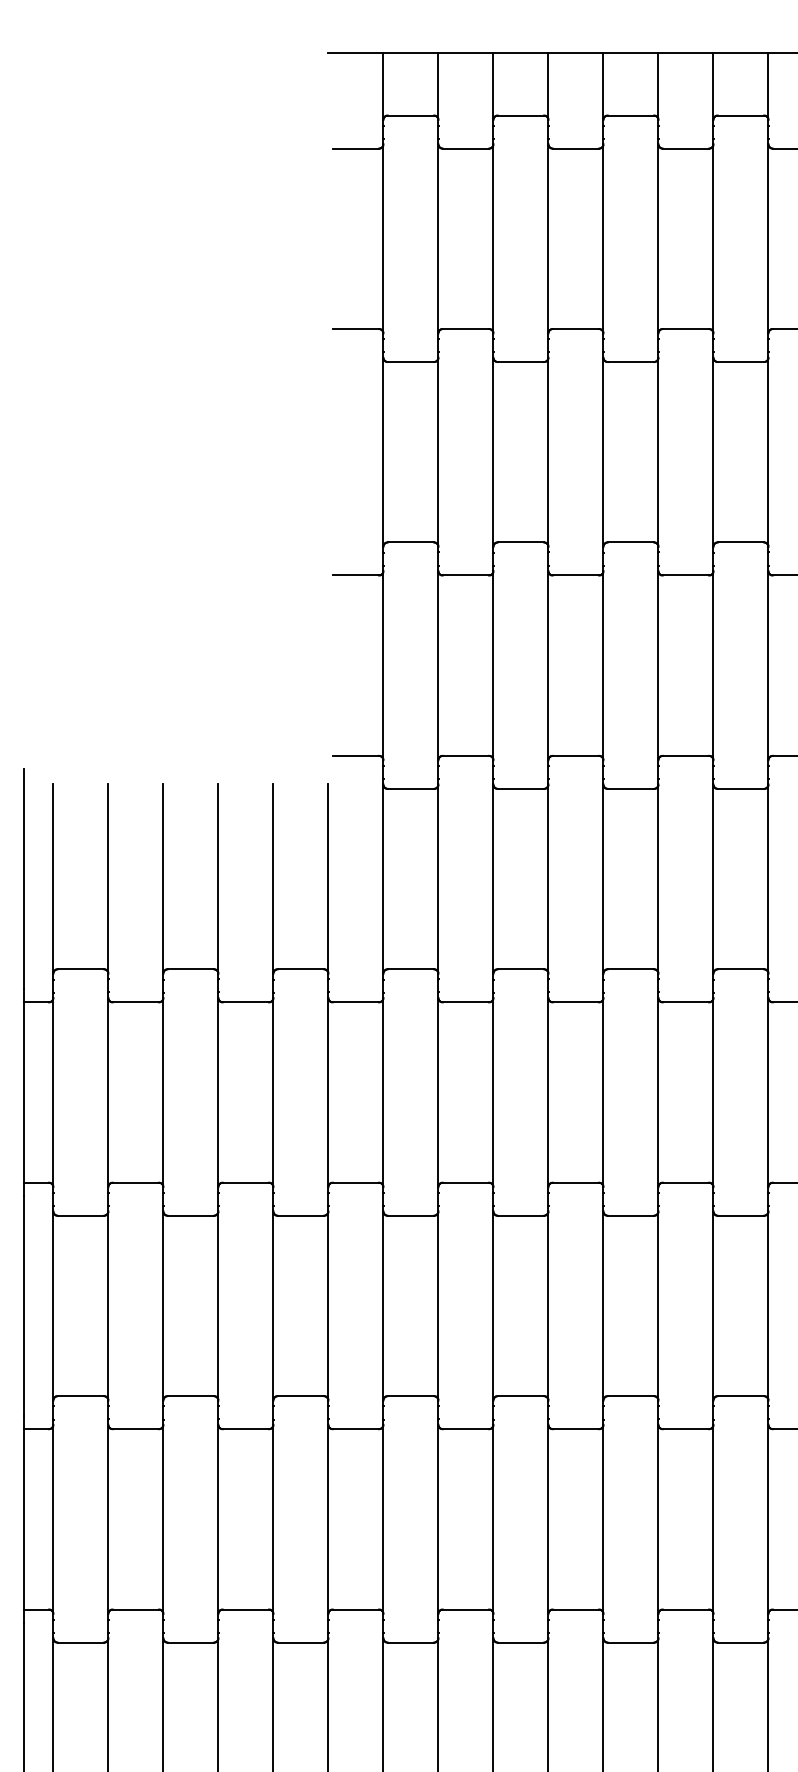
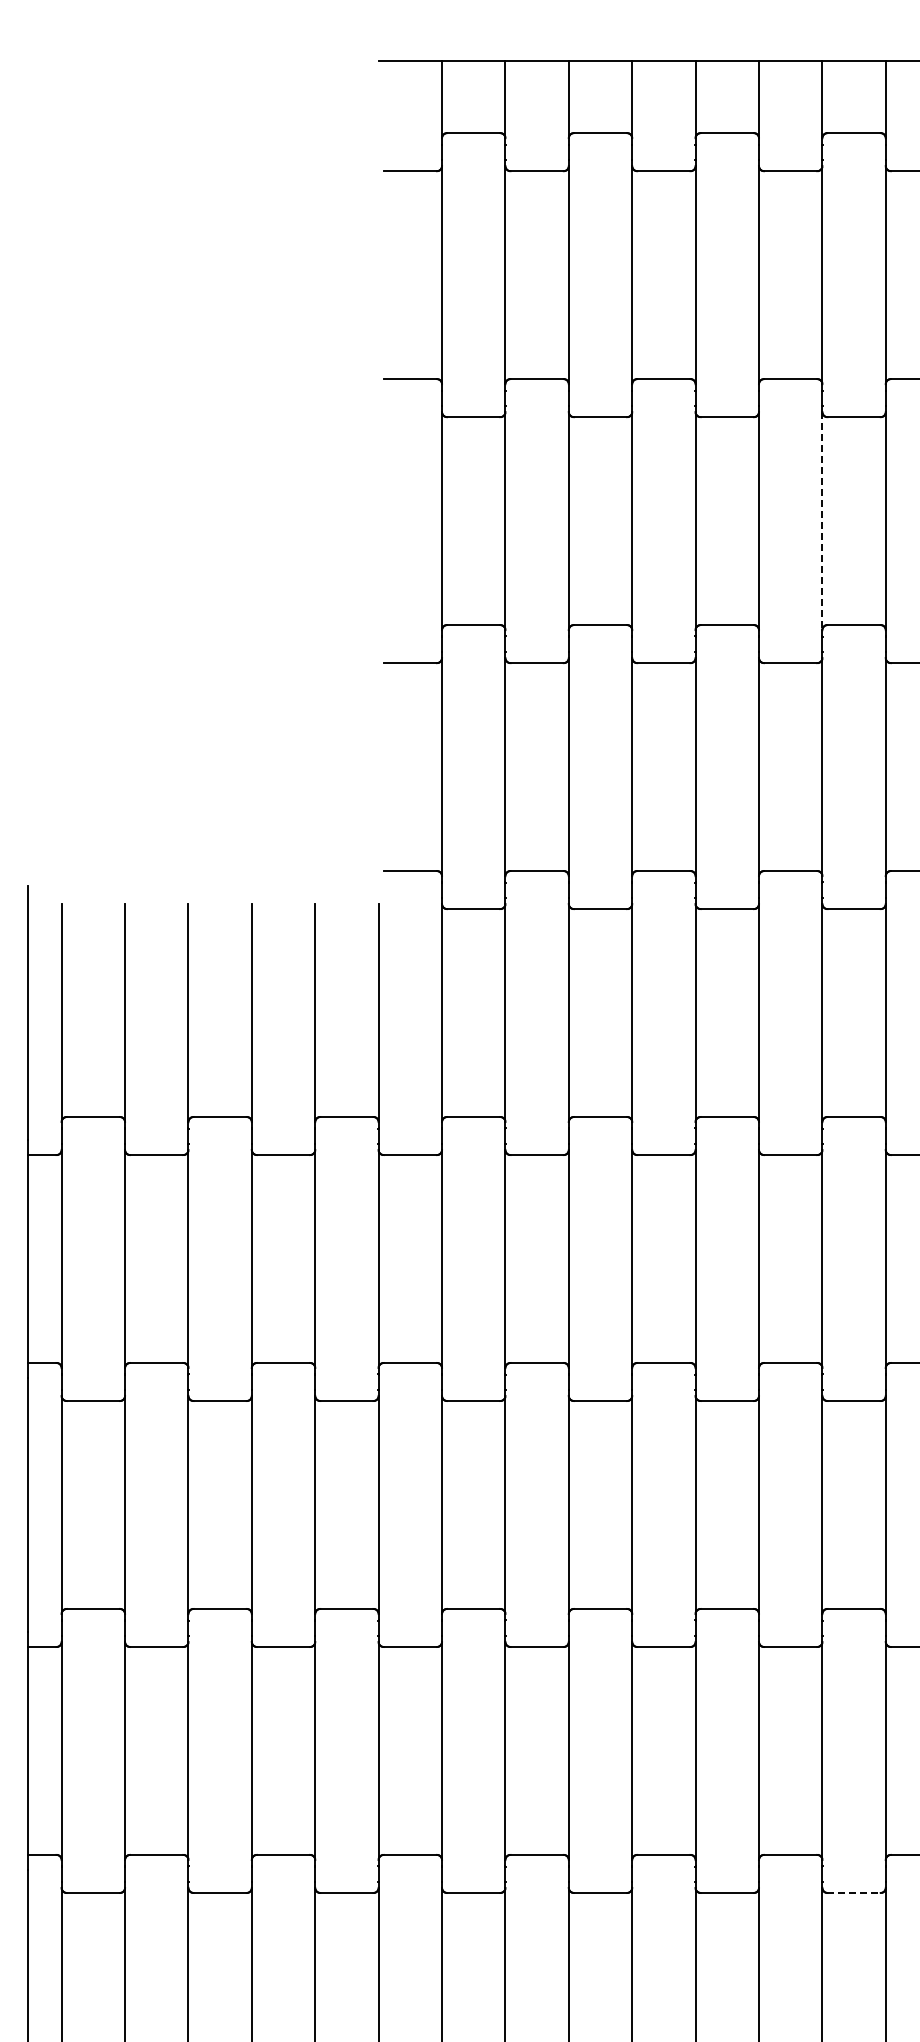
line: (713, 452) -> (822, 521), solid -> dashed
line: (741, 1642) -> (854, 1892), solid -> dashed

